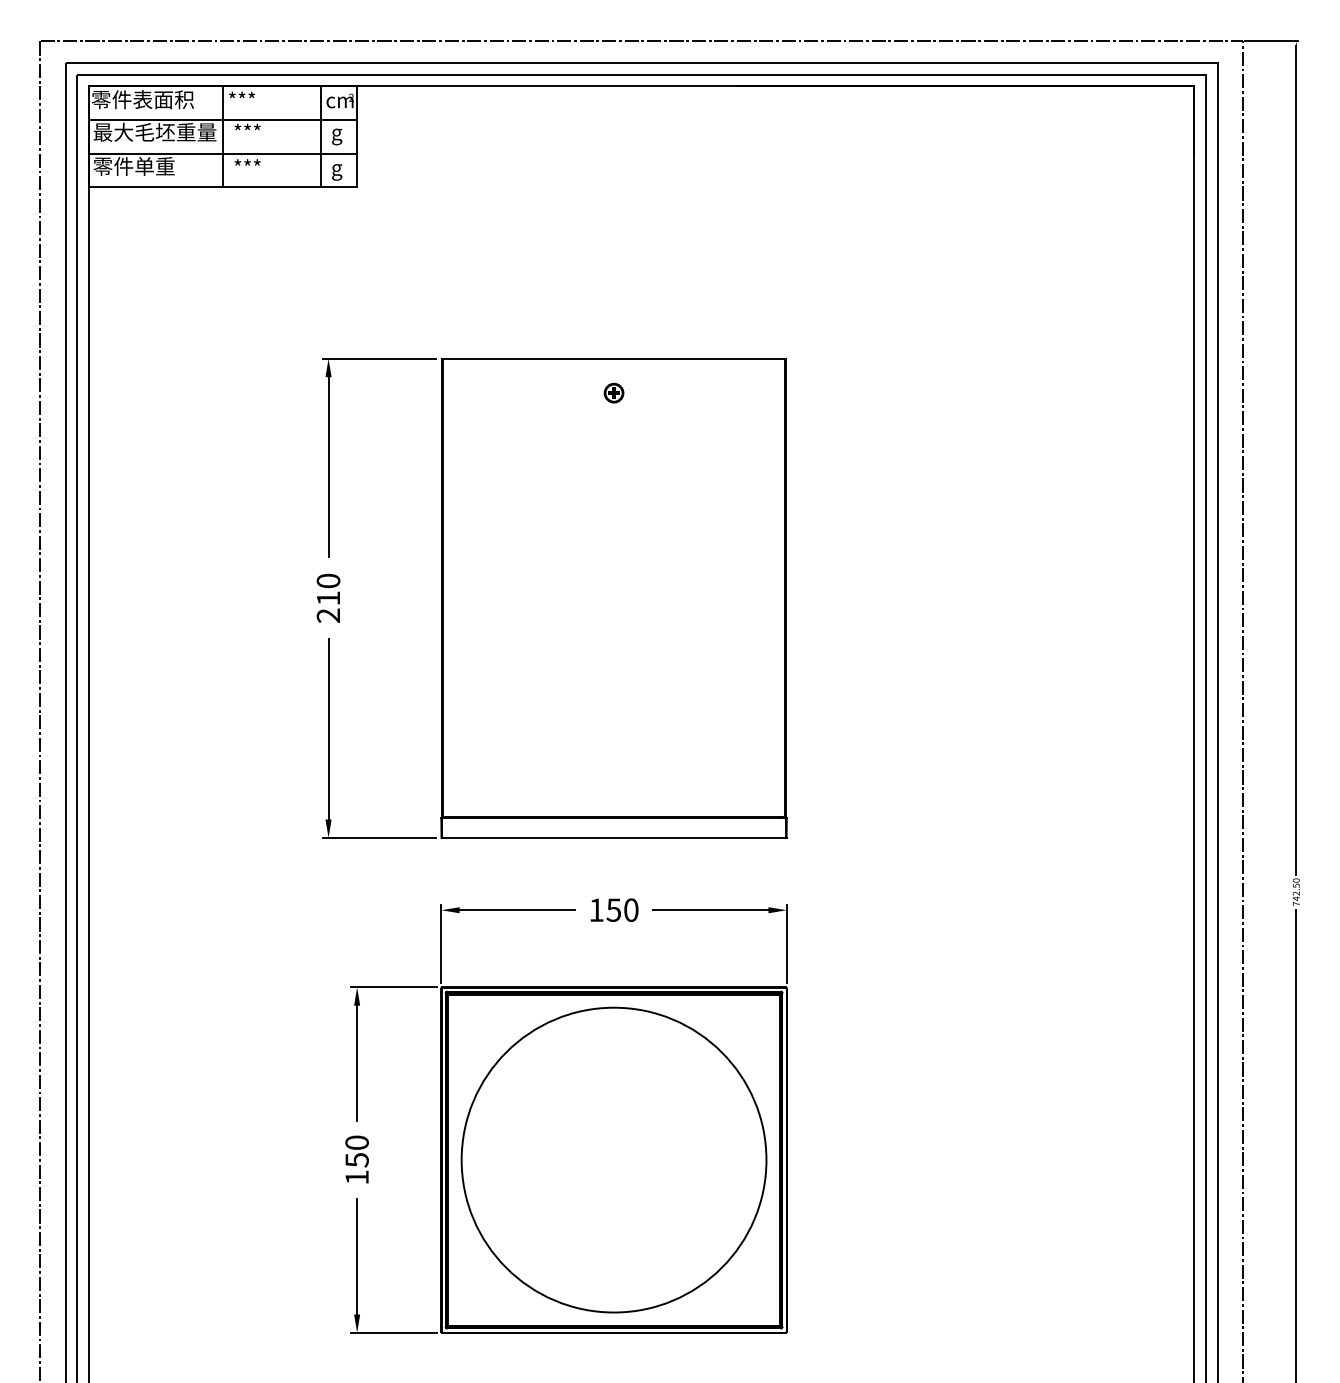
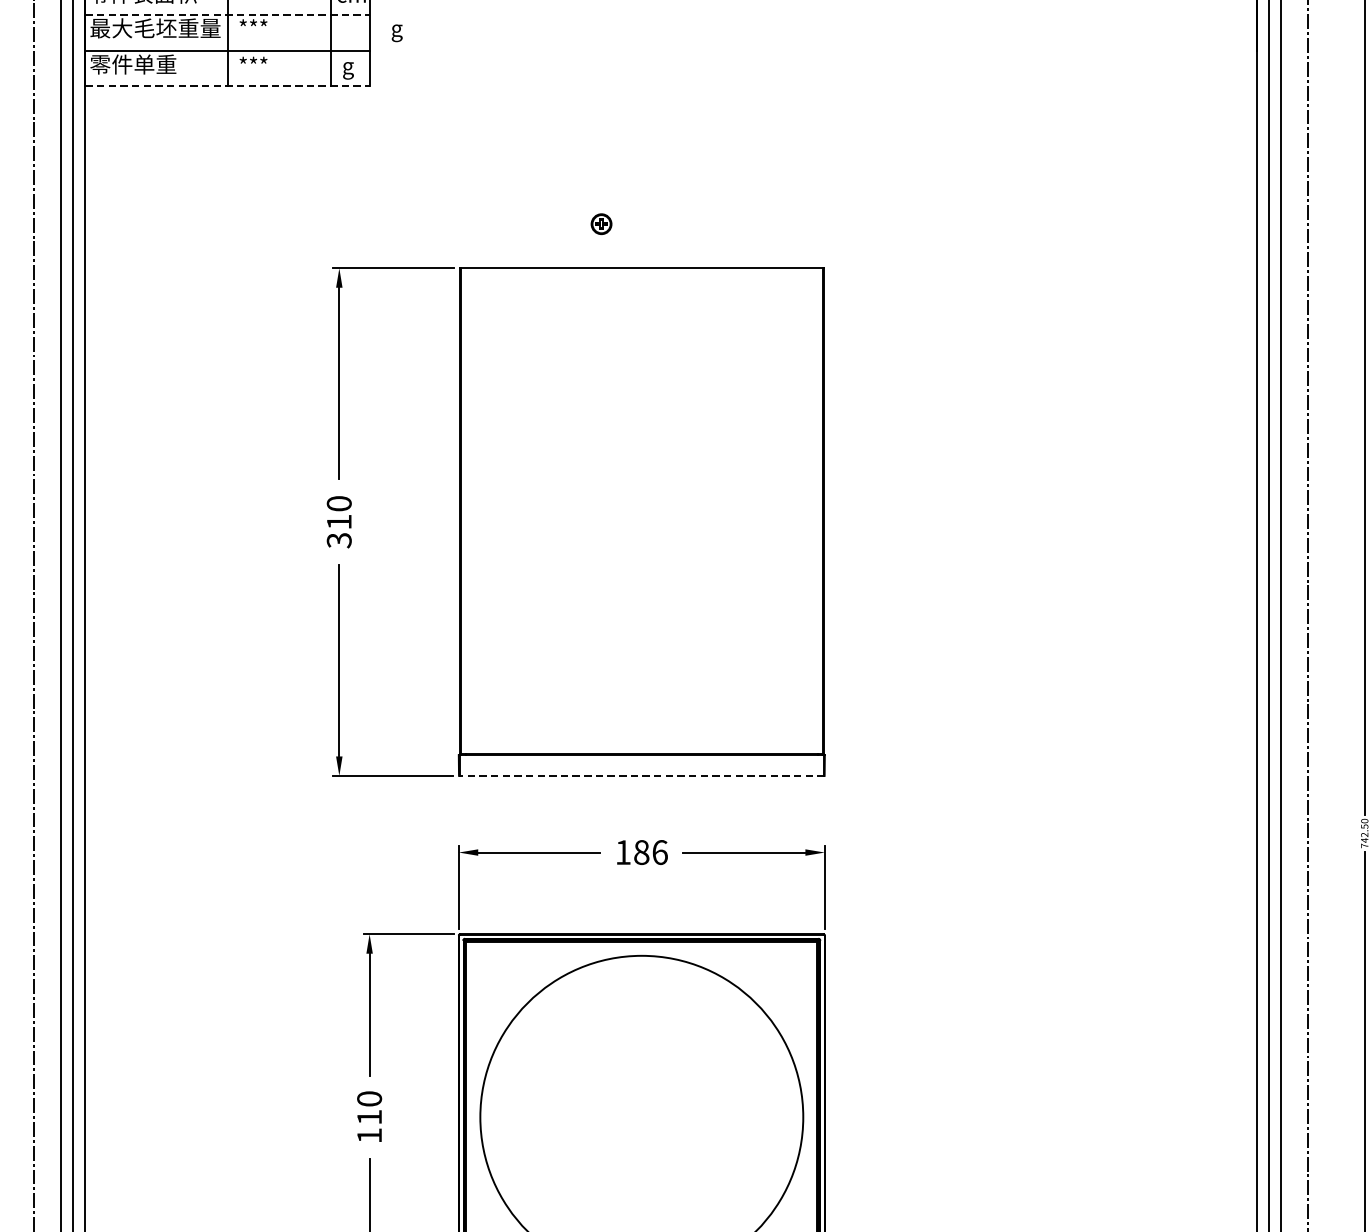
line: (223, 119) -> (228, 14), solid -> dashed
text: (337, 136) -> (397, 32), moved
line: (223, 187) -> (228, 86), solid -> dashed
part: (613, 392) -> (600, 223), moved
text: (328, 615) -> (339, 540), 210 -> 310
line: (614, 837) -> (642, 775), solid -> dashed
text: (622, 909) -> (650, 851), 150 -> 186
text: (356, 1160) -> (368, 1117), 150 -> 110

